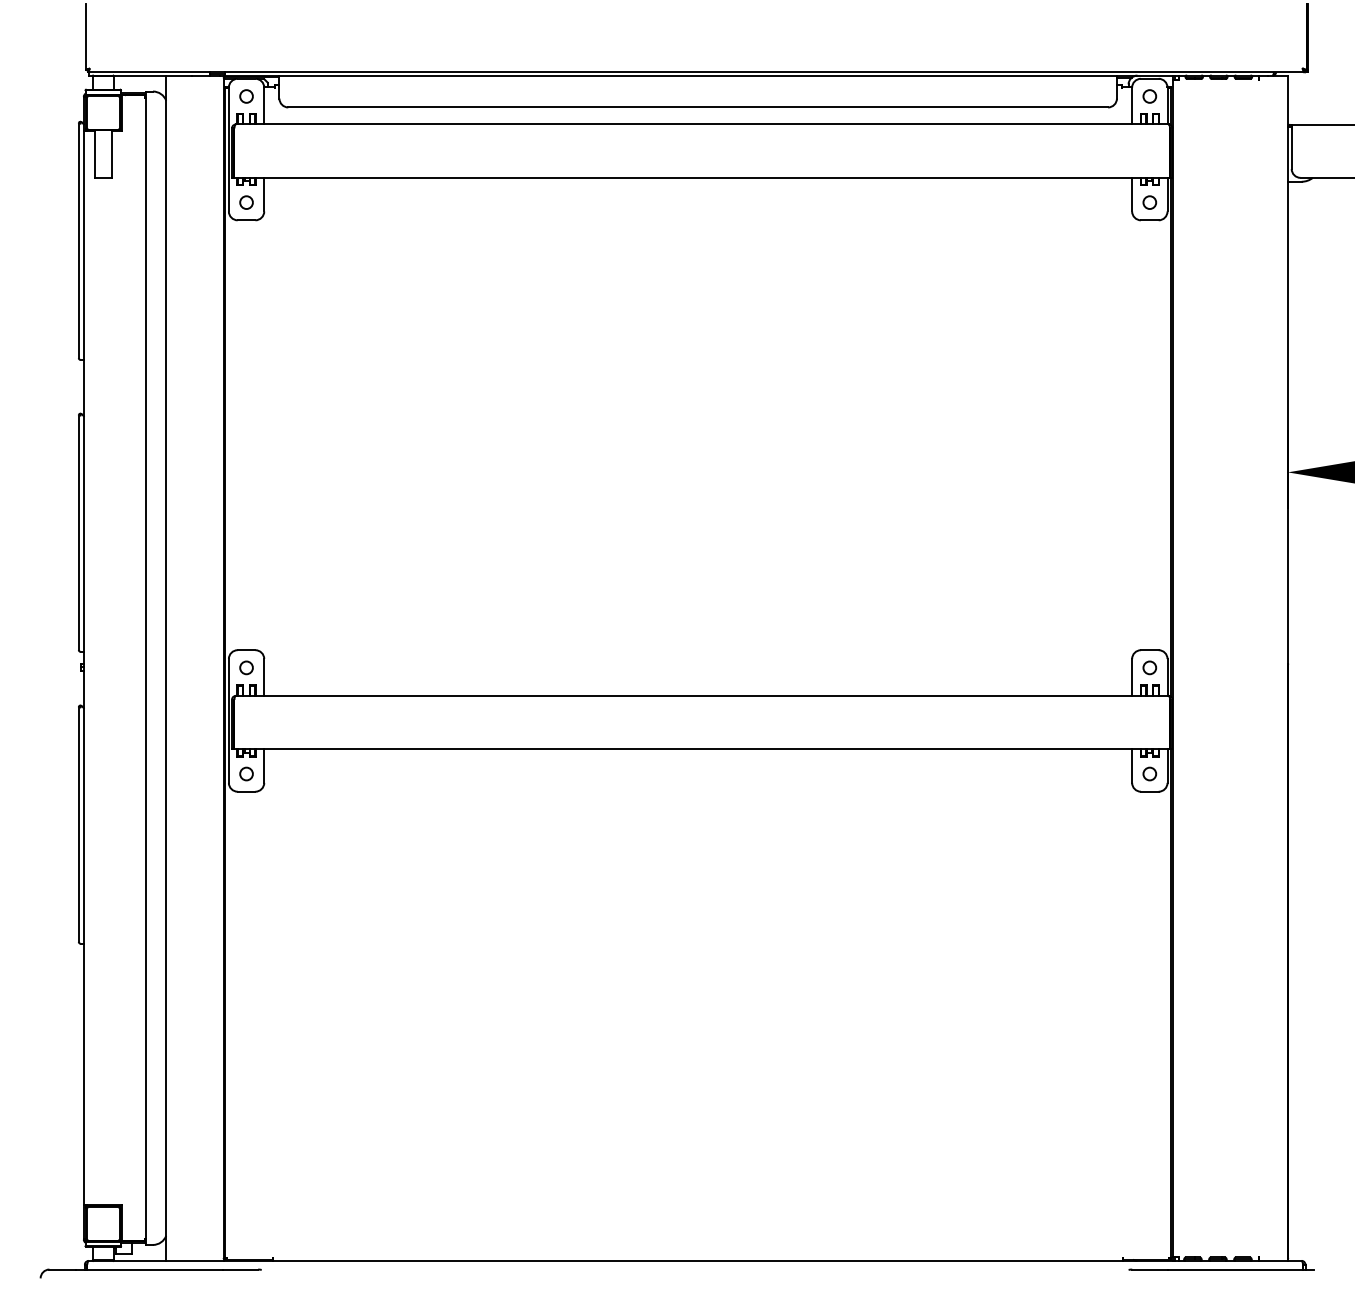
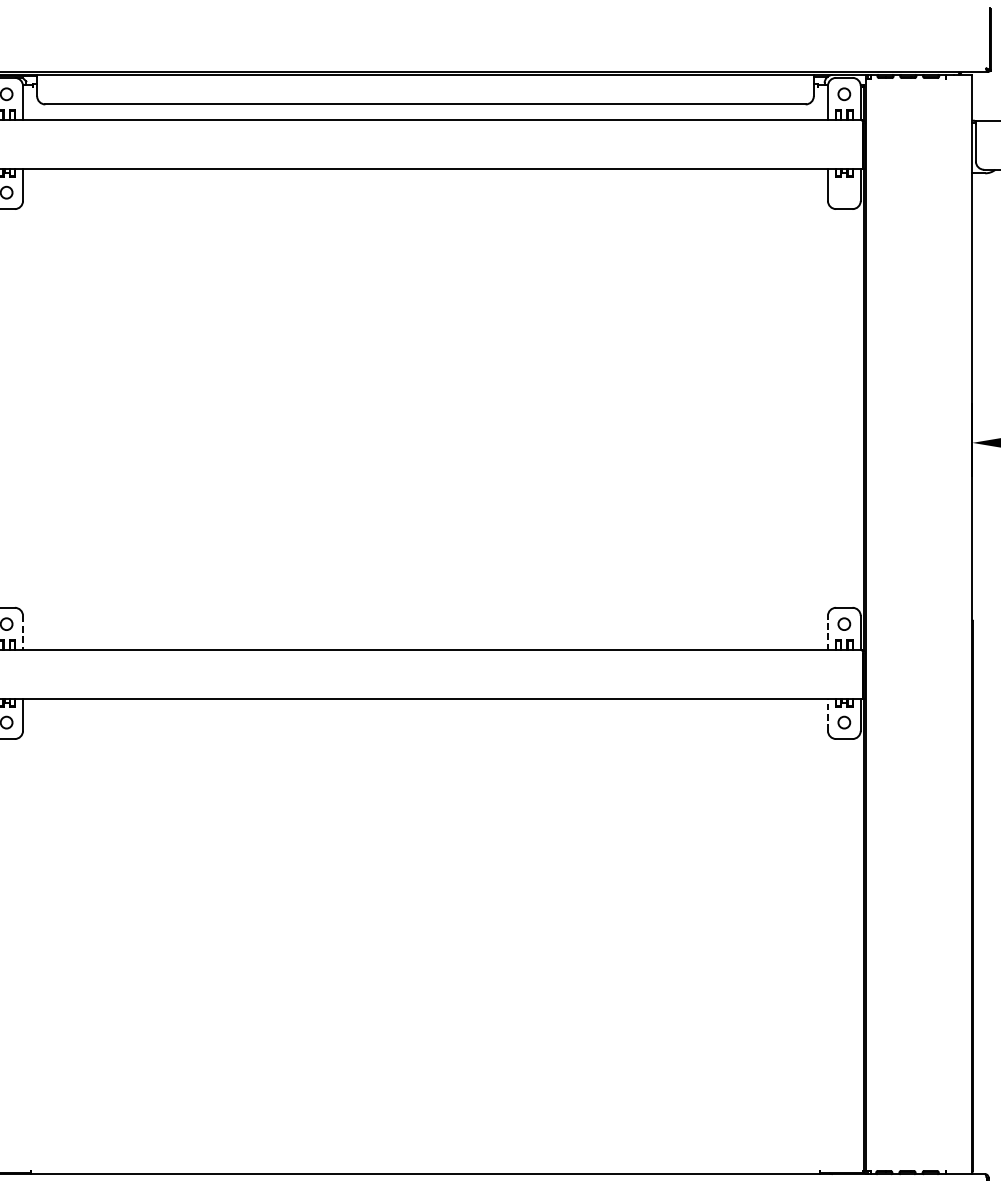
circle: (1149, 202) -> (844, 192), removed
line: (1132, 676) -> (828, 632), solid -> dashed
line: (264, 677) -> (23, 633), solid -> dashed
line: (1132, 765) -> (828, 714), solid -> dashed

